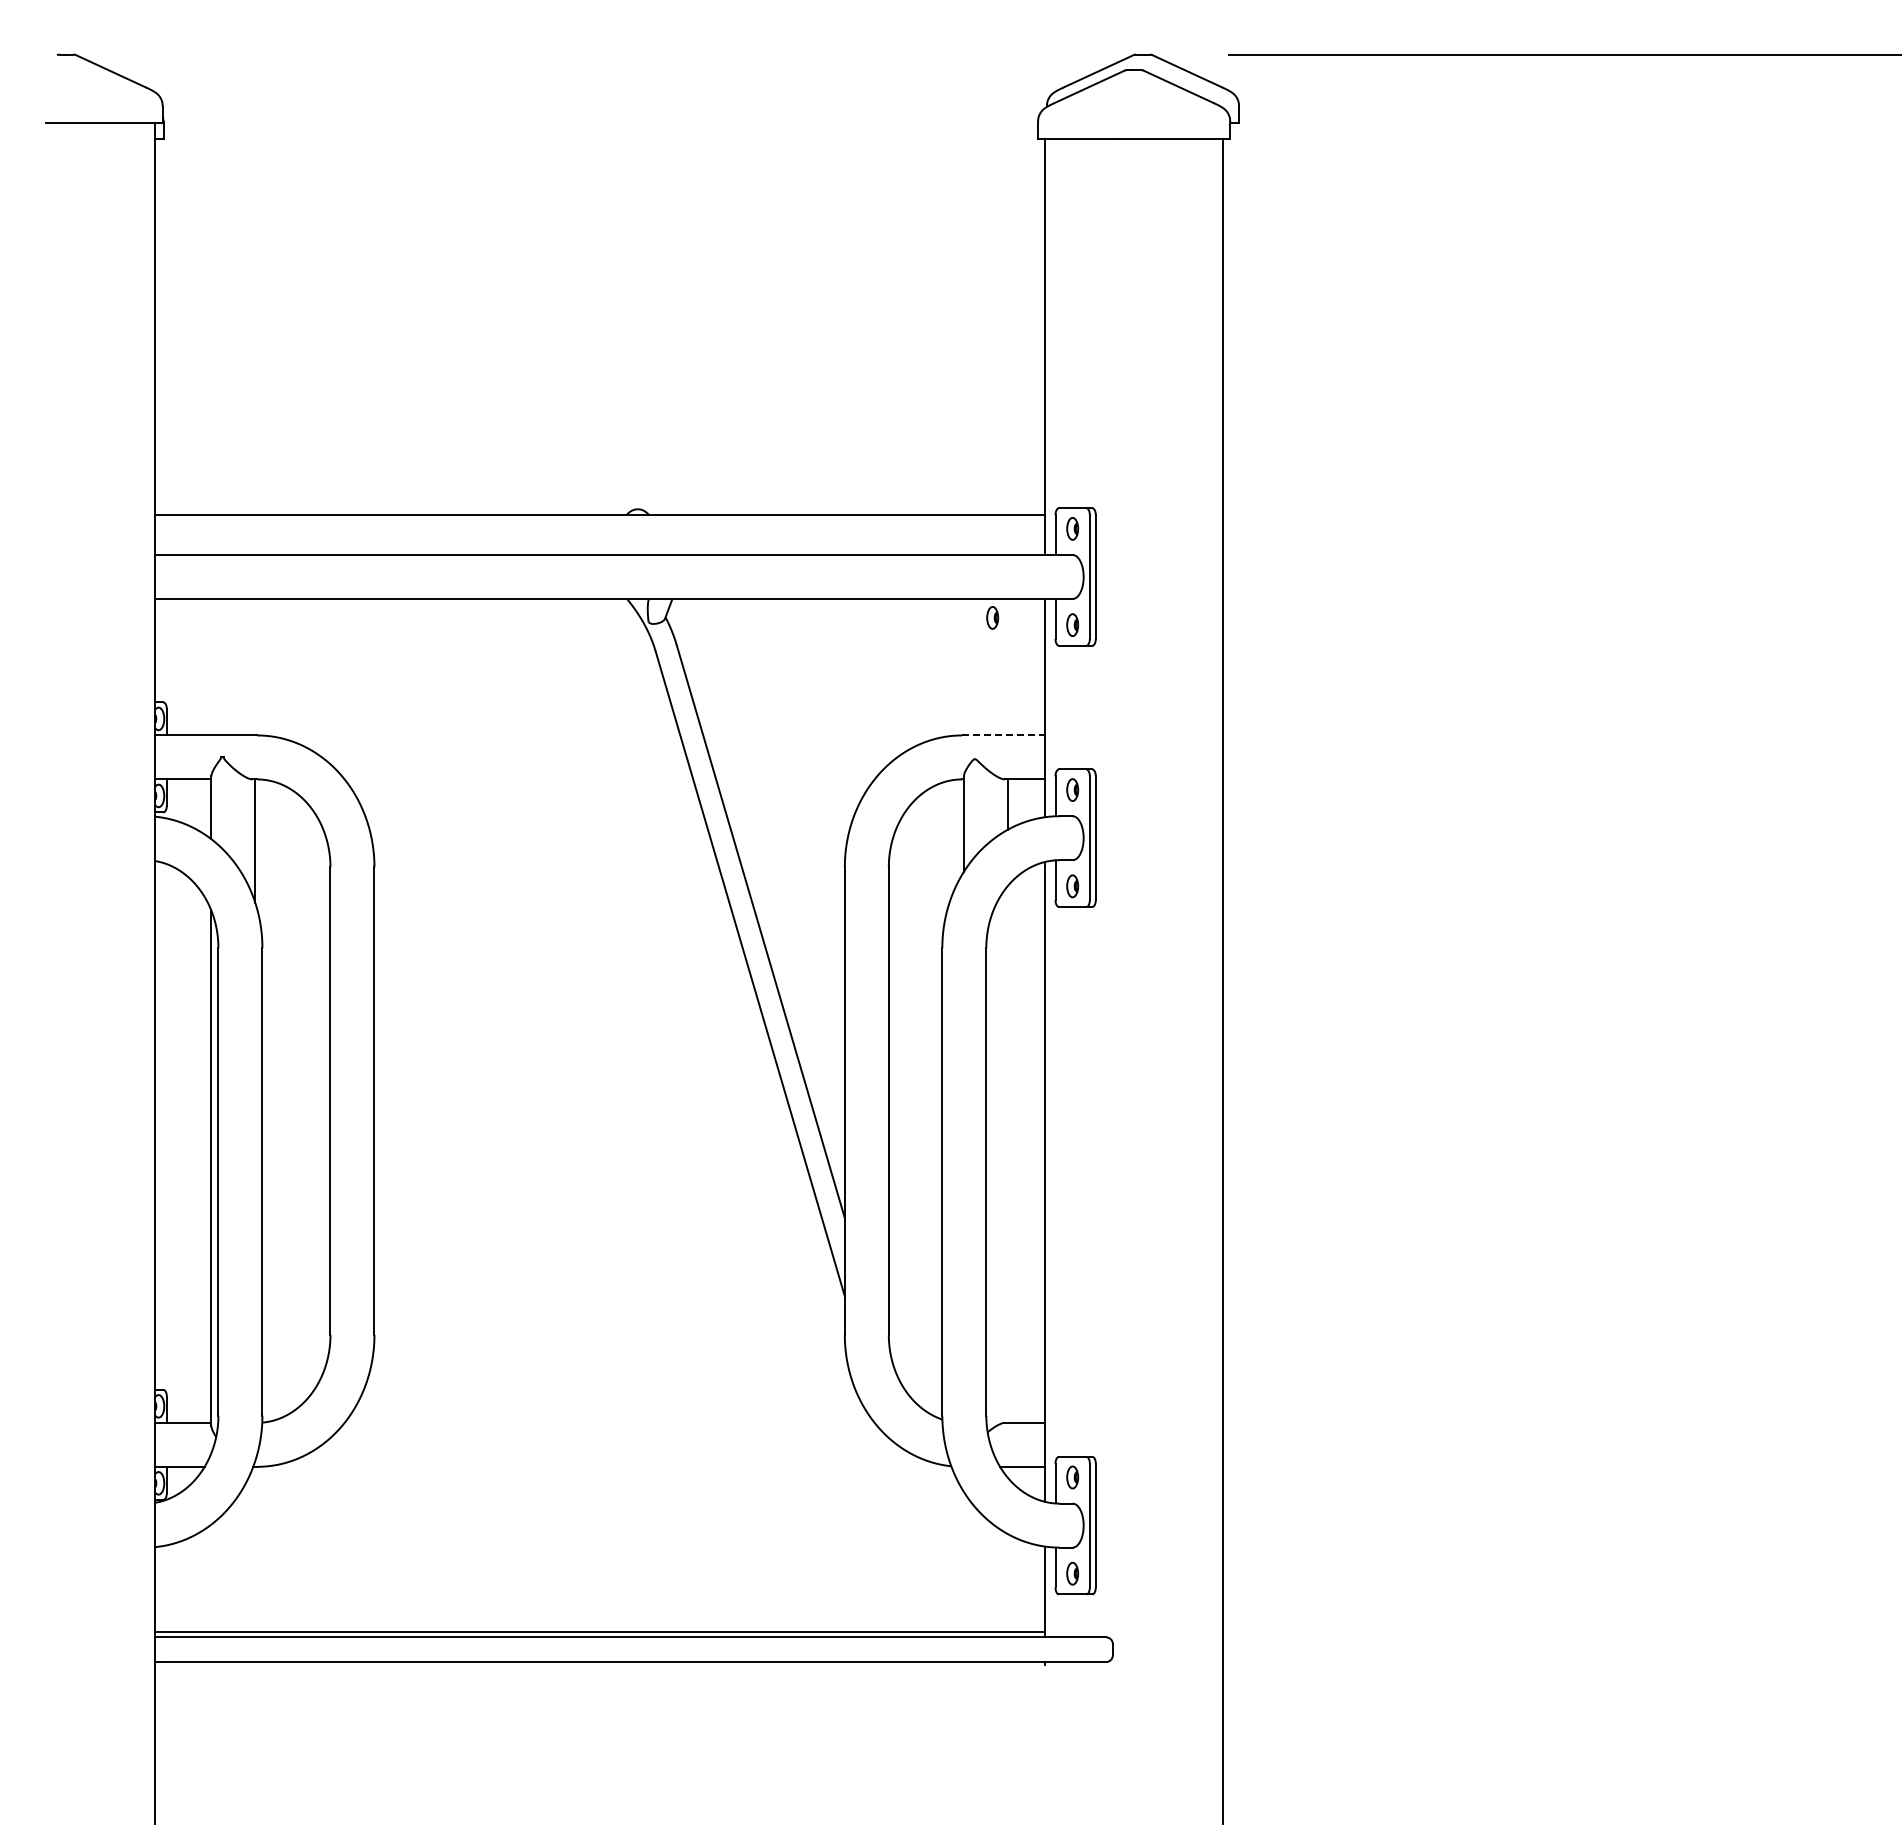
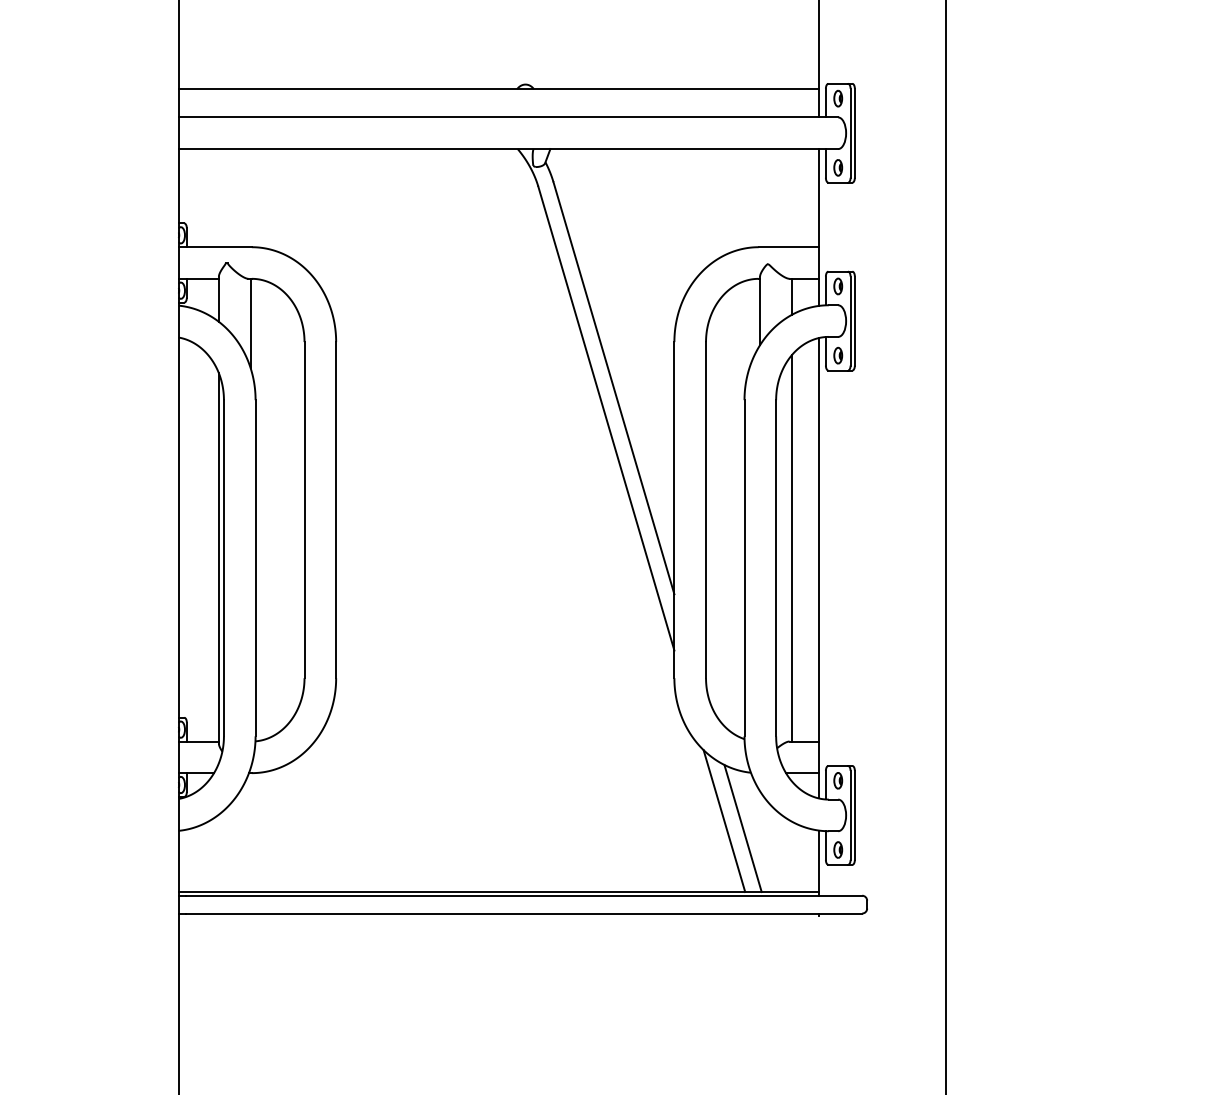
part: (992, 617) -> (780, 162), removed
line: (1003, 735) -> (788, 247), dashed -> solid
line: (1007, 1153) -> (791, 547), added
line: (914, 1533) -> (724, 821), added
line: (940, 1543) -> (743, 828), added

